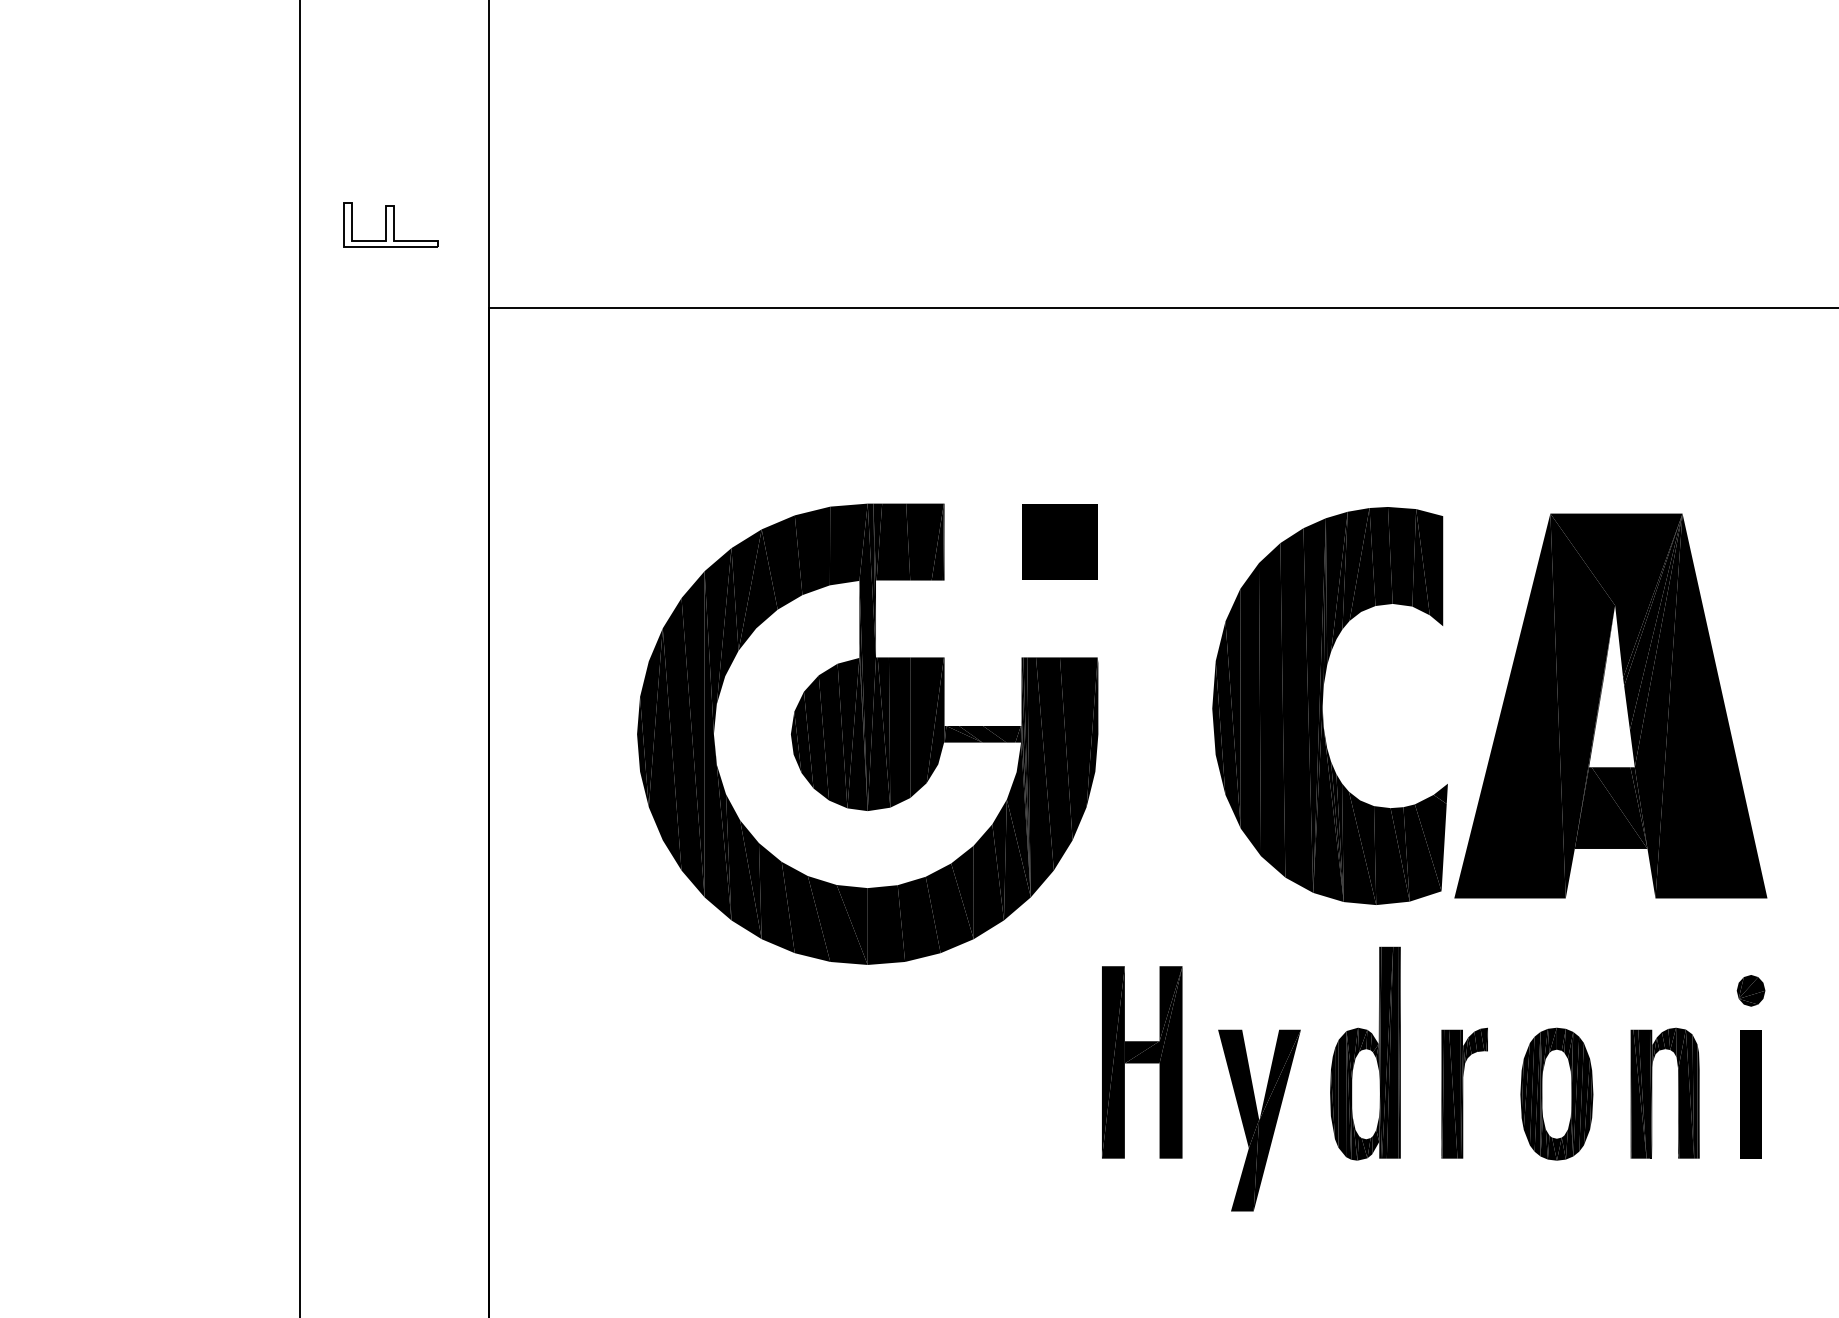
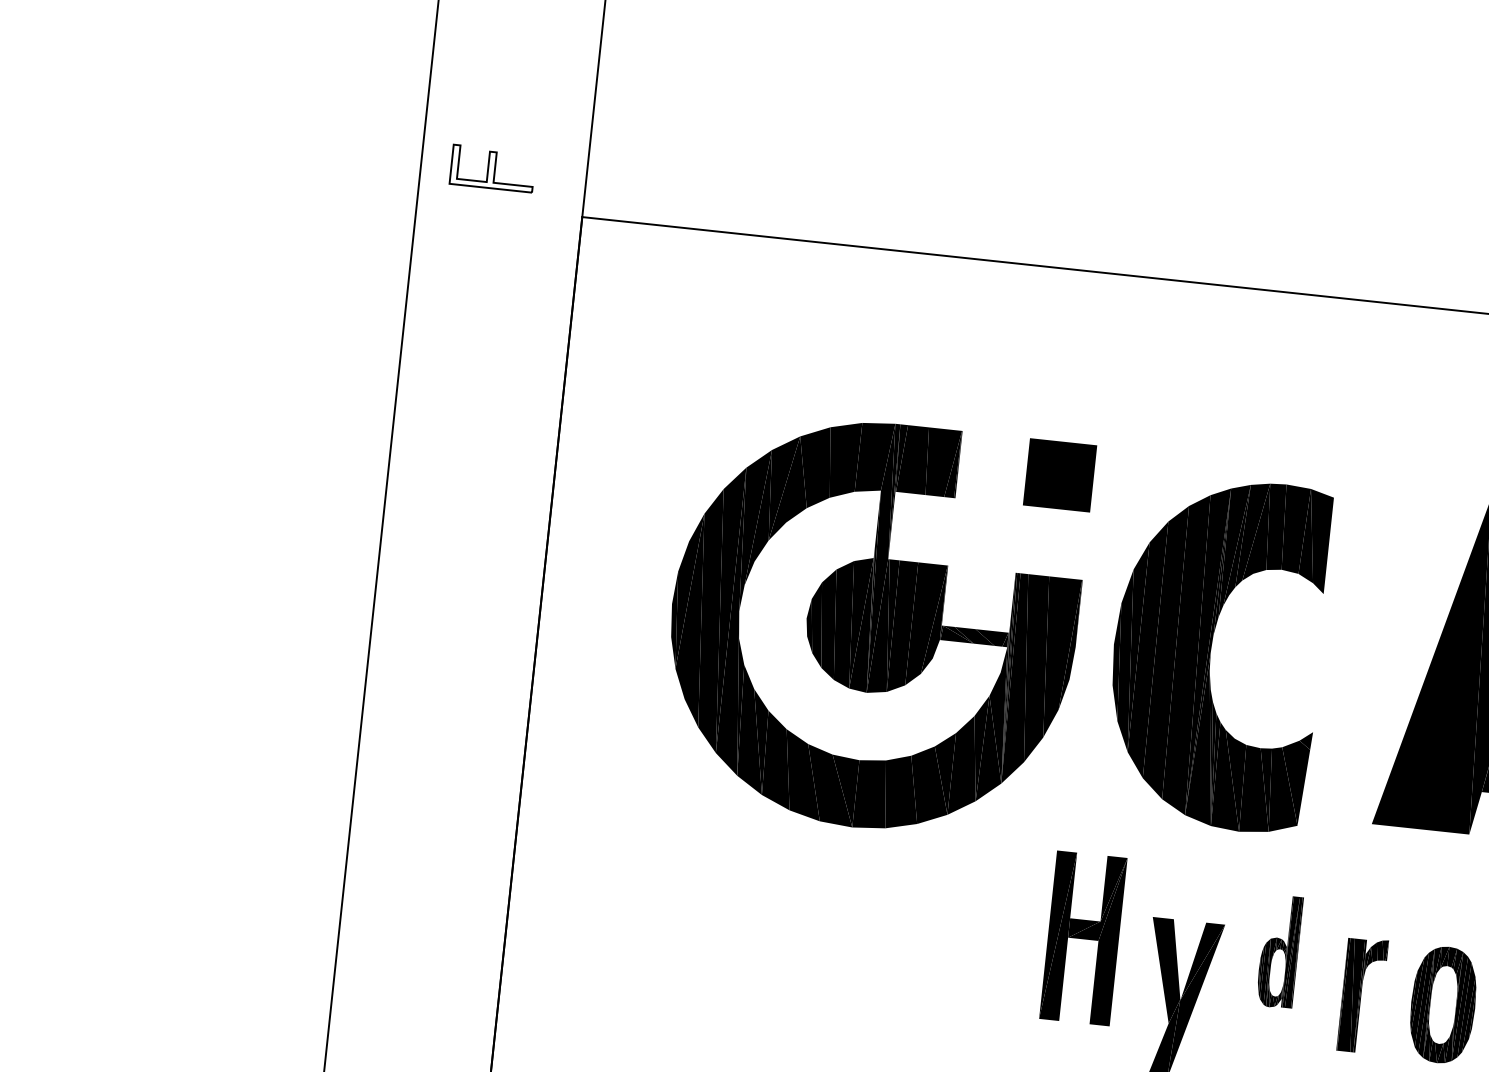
part: (390, 224) -> (492, 168), moved
part: (1322, 705) -> (1210, 652), moved
part: (1365, 1053) -> (1279, 951), size x0.6

